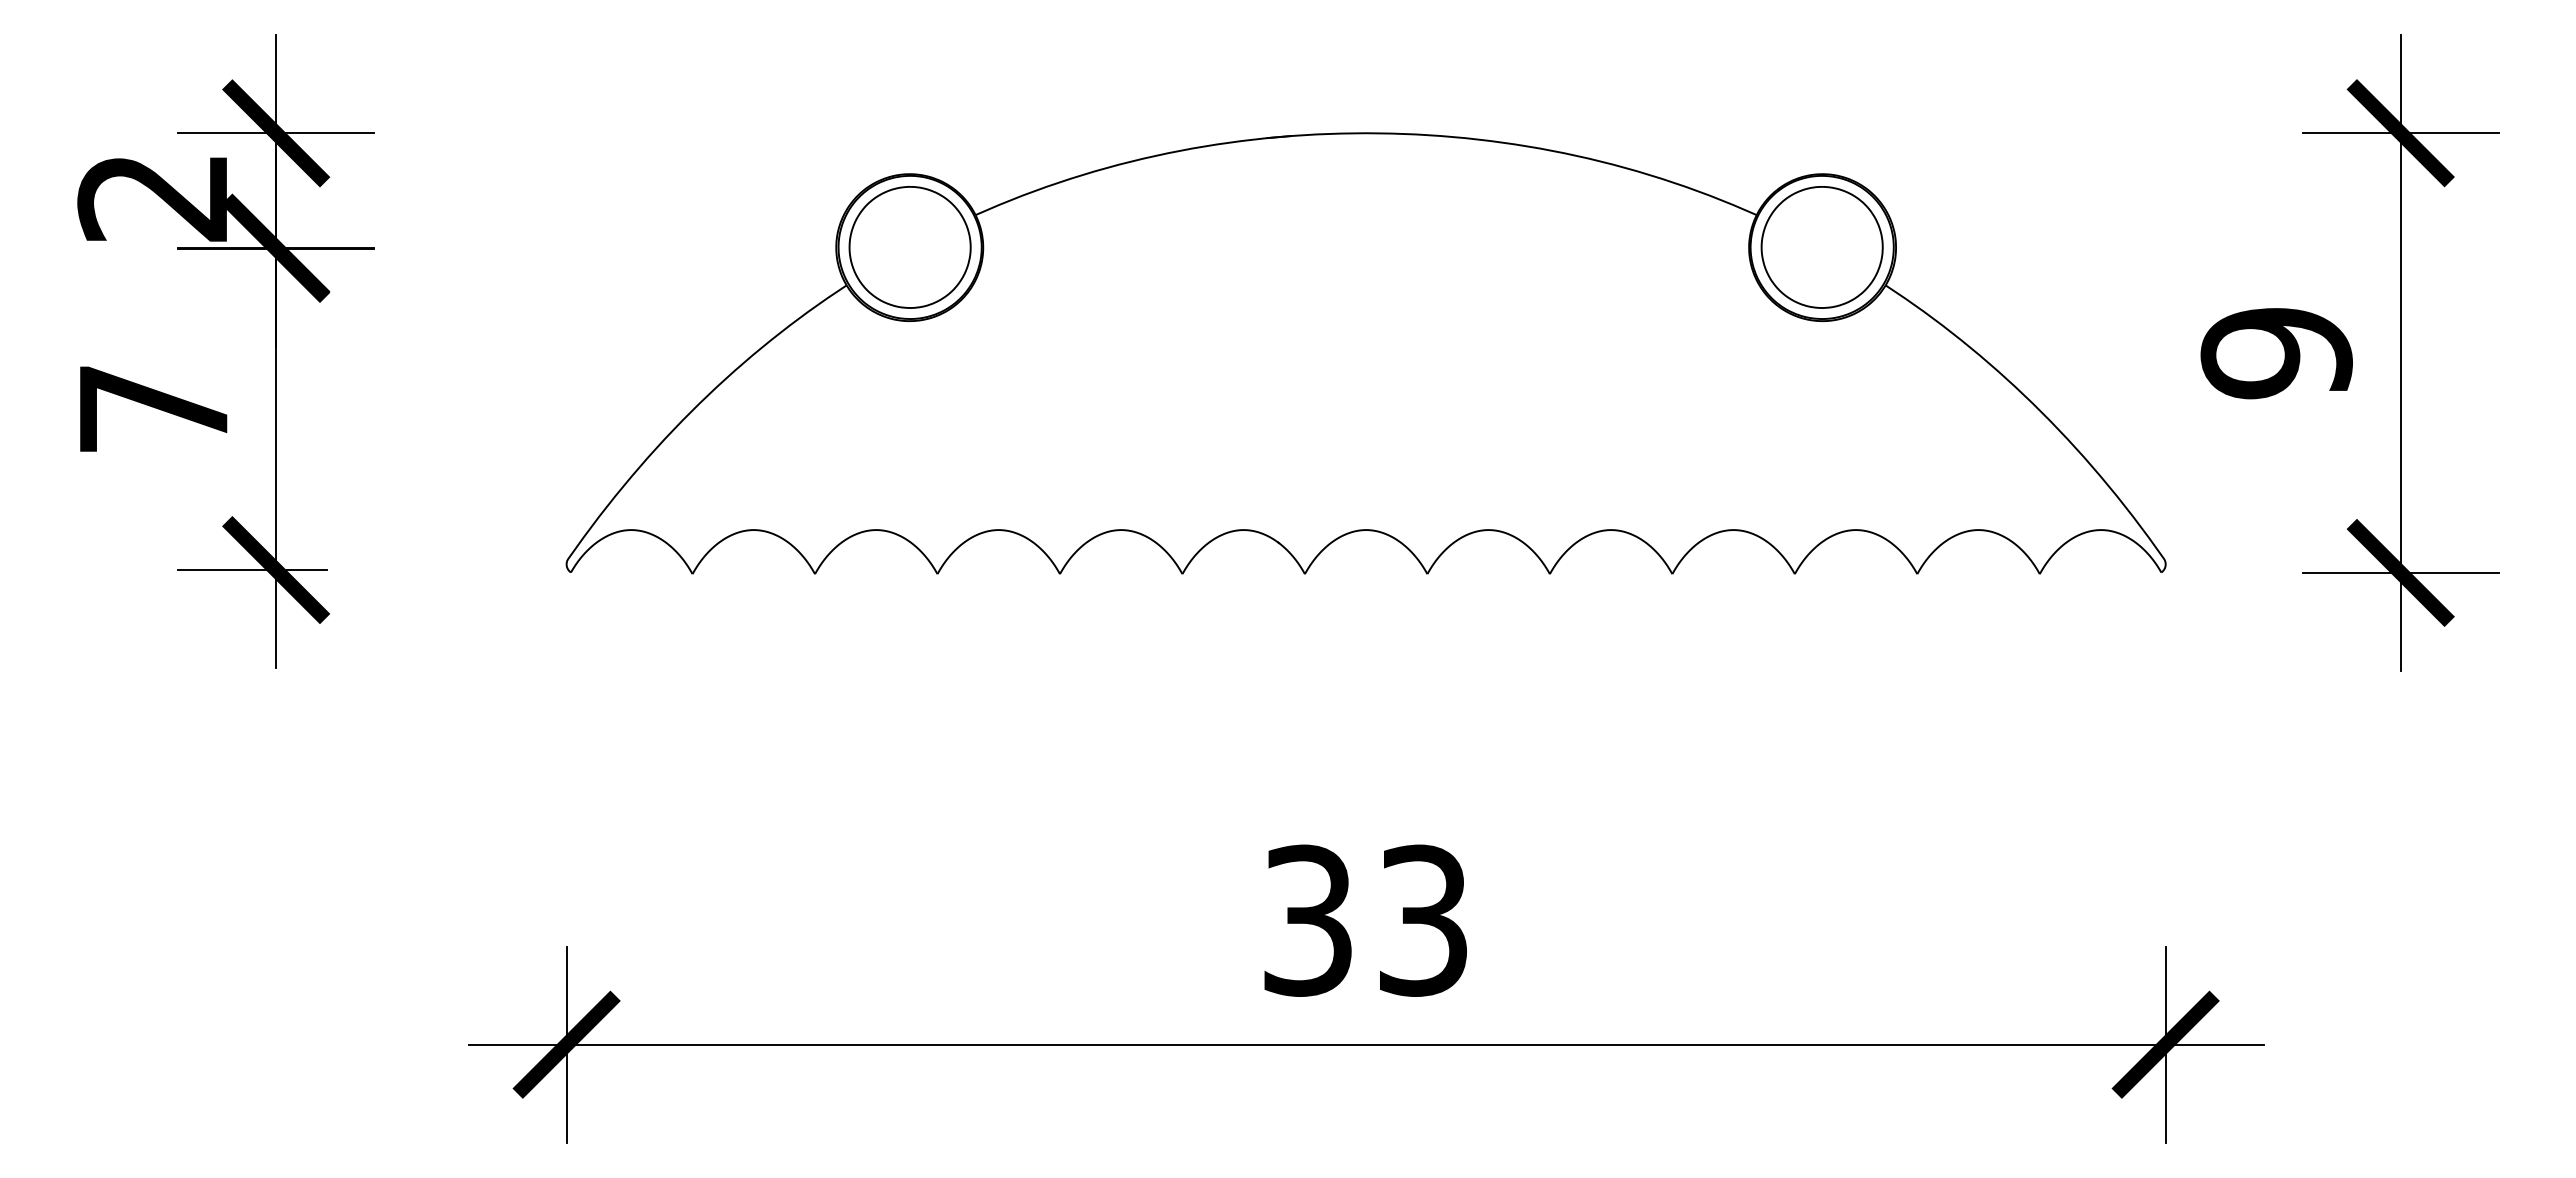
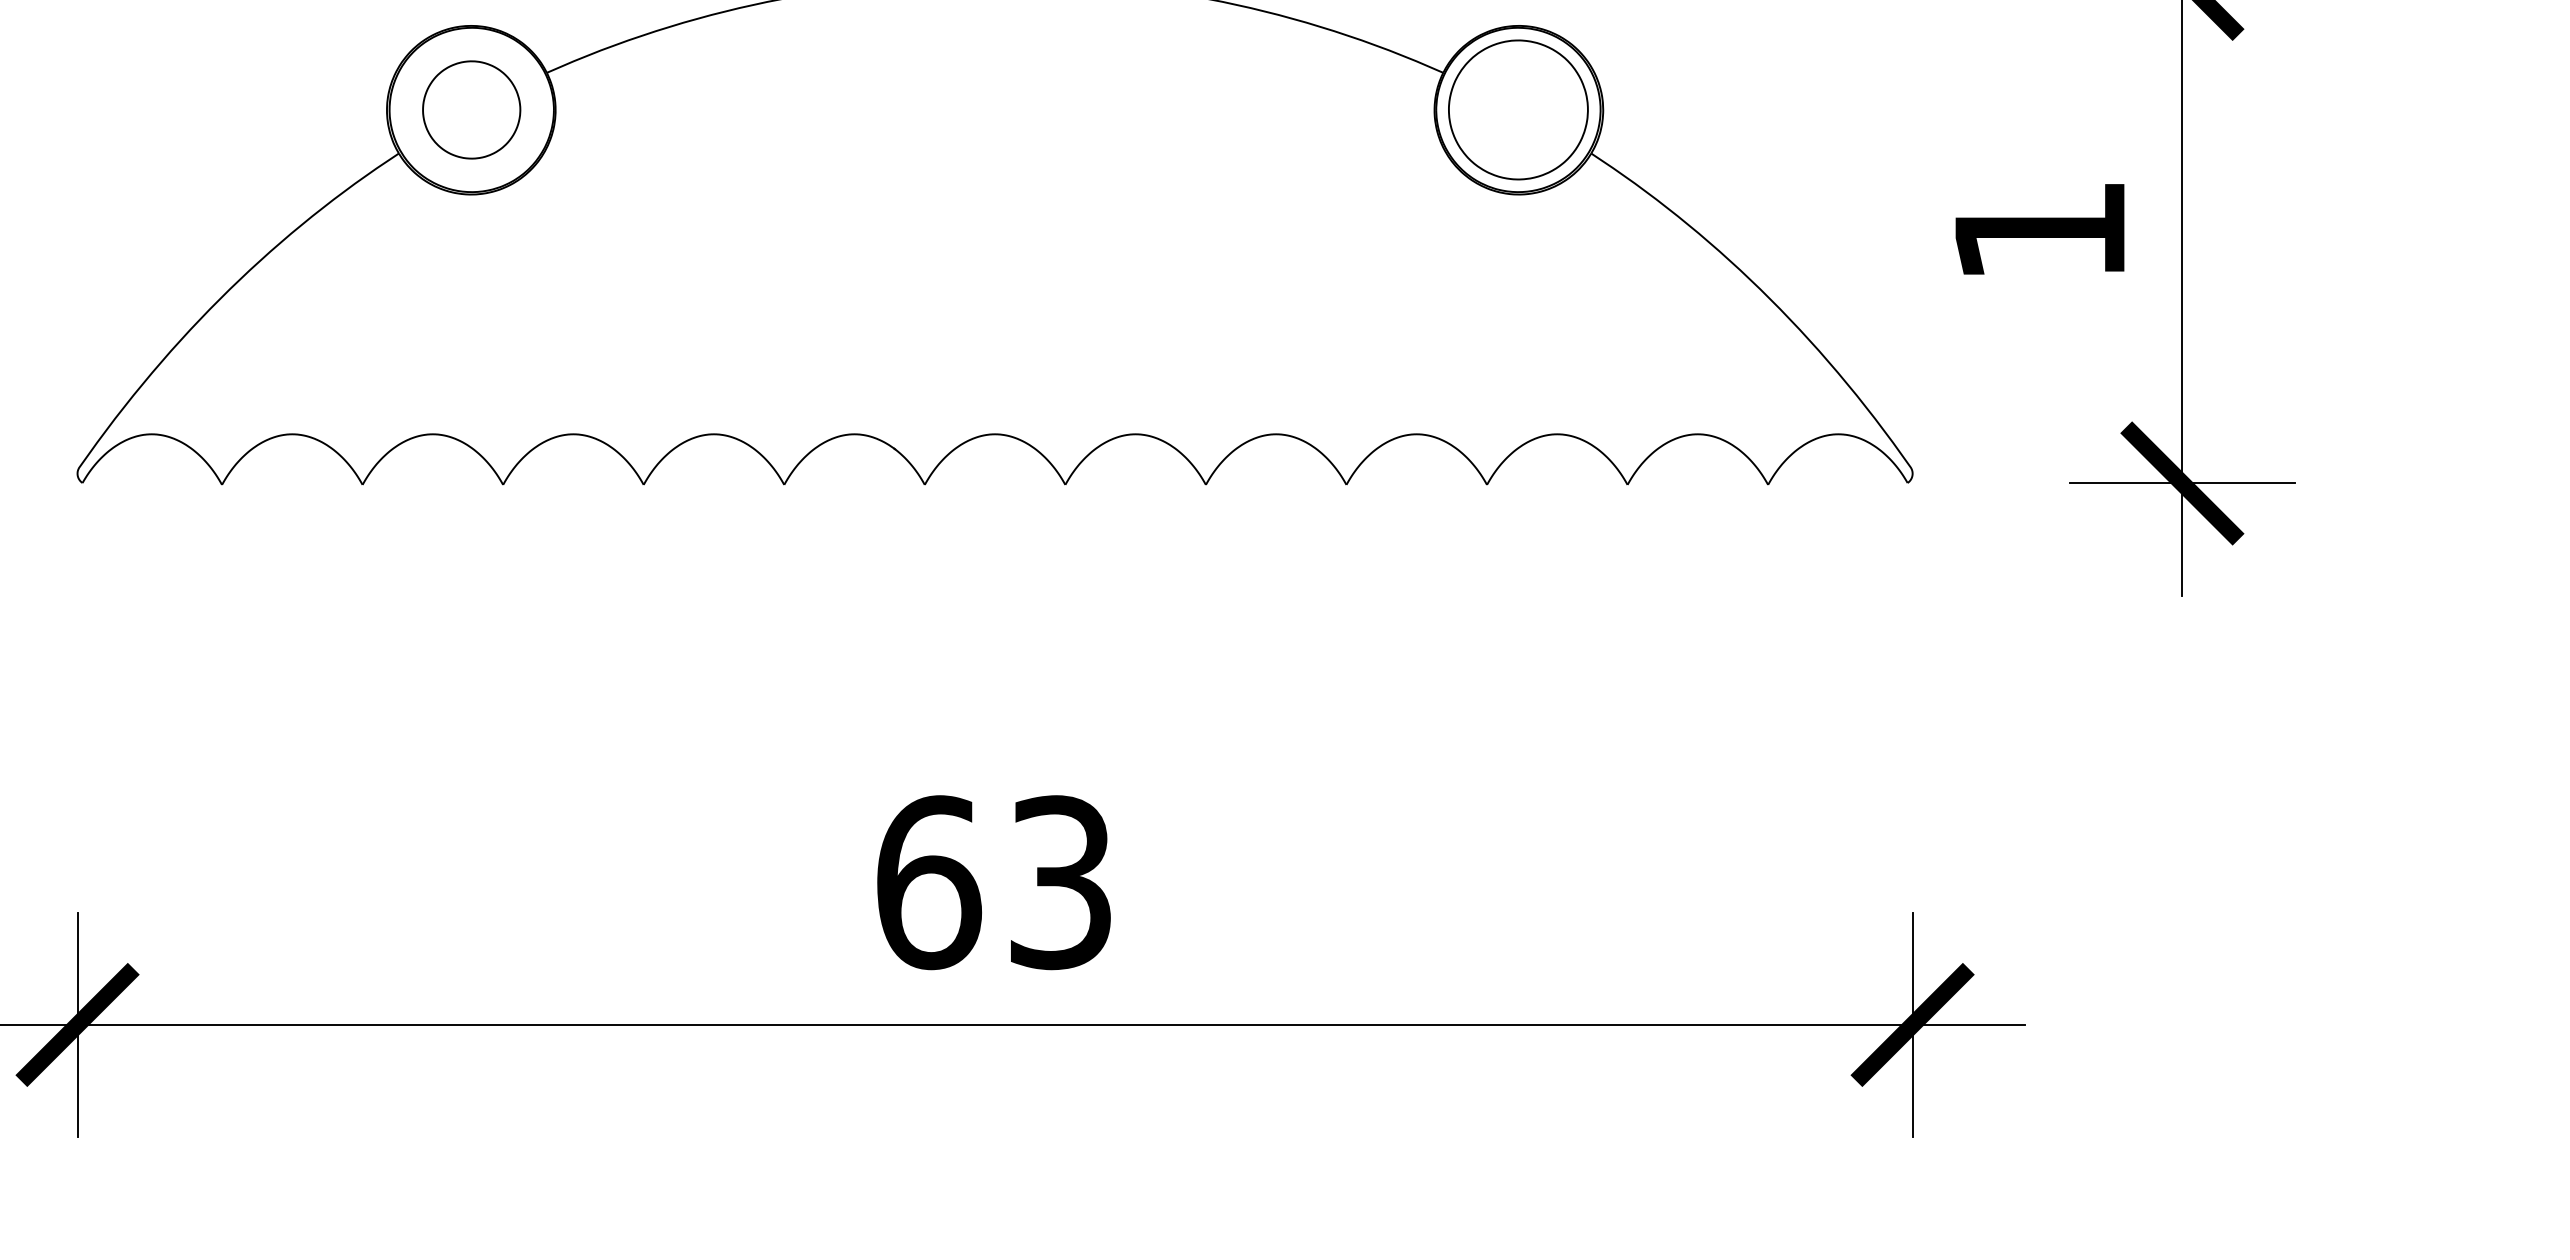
part: (909, 247) -> (471, 110), size x0.7
text: (2276, 353) -> (2039, 231), 9 -> 1
text: (1308, 920) -> (928, 882), 33 -> 63

